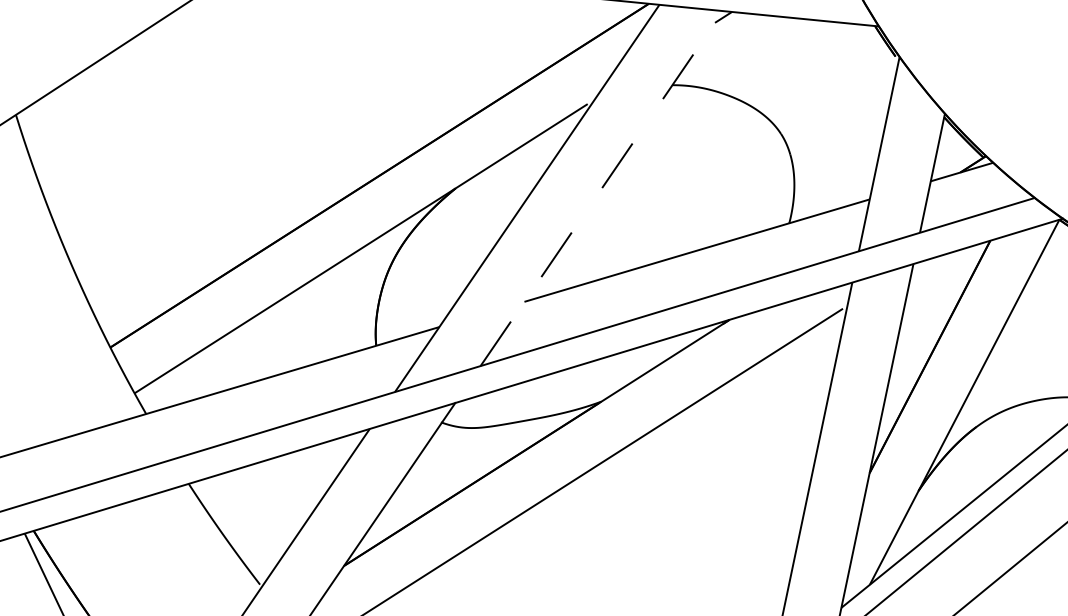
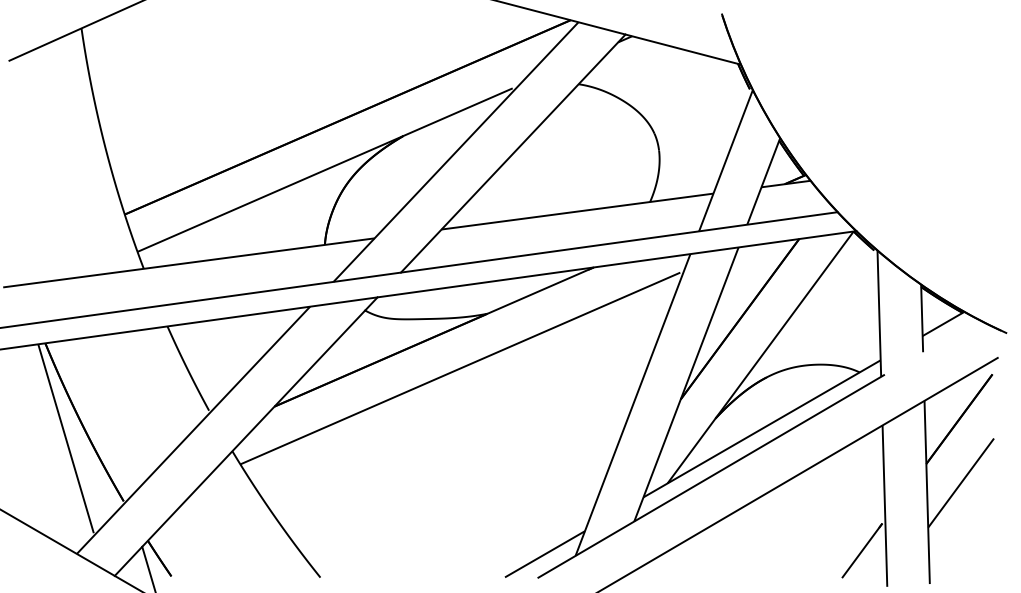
line: (602, 188) -> (513, 153), dashed -> solid

